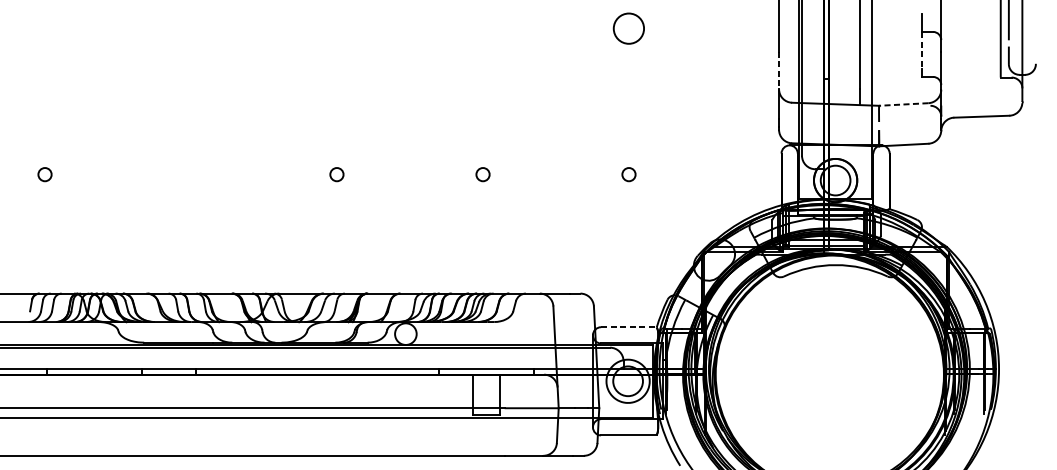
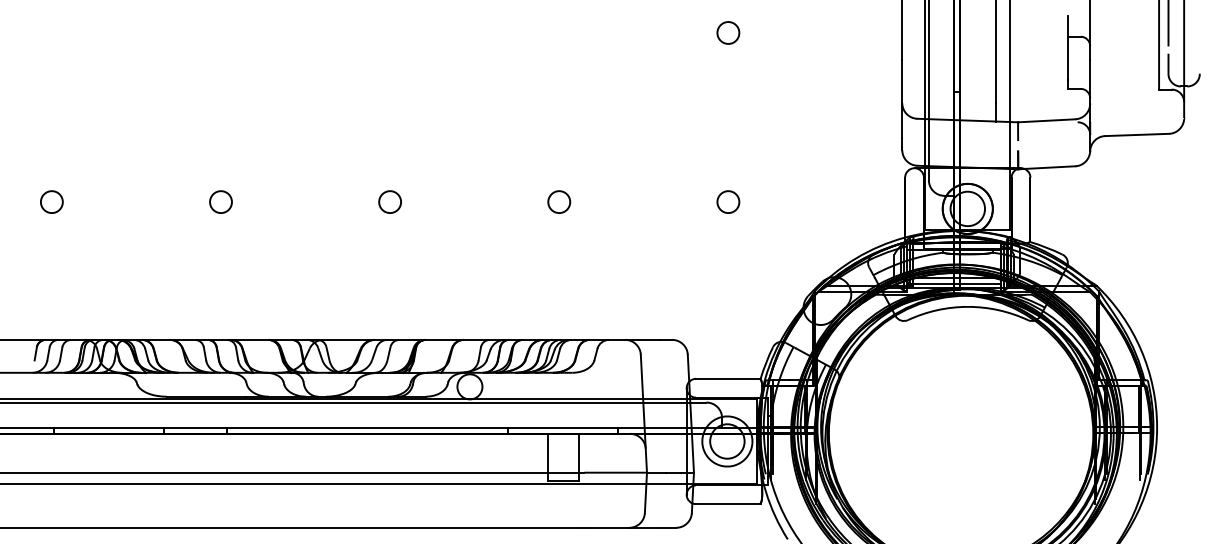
circle: (629, 28) -> (728, 32), size x0.62
line: (922, 50) -> (1068, 58), dashed -> solid
line: (779, 70) -> (902, 81), dashed -> solid
line: (903, 104) -> (1046, 120), dashed -> solid
circle: (44, 174) -> (51, 201), size x1.43
circle: (190, 174) -> (220, 201), added
circle: (336, 174) -> (389, 201), size x1.43
circle: (483, 174) -> (559, 201), size x1.43
circle: (629, 174) -> (728, 201), size x1.43
line: (629, 326) -> (728, 378), dashed -> solid

